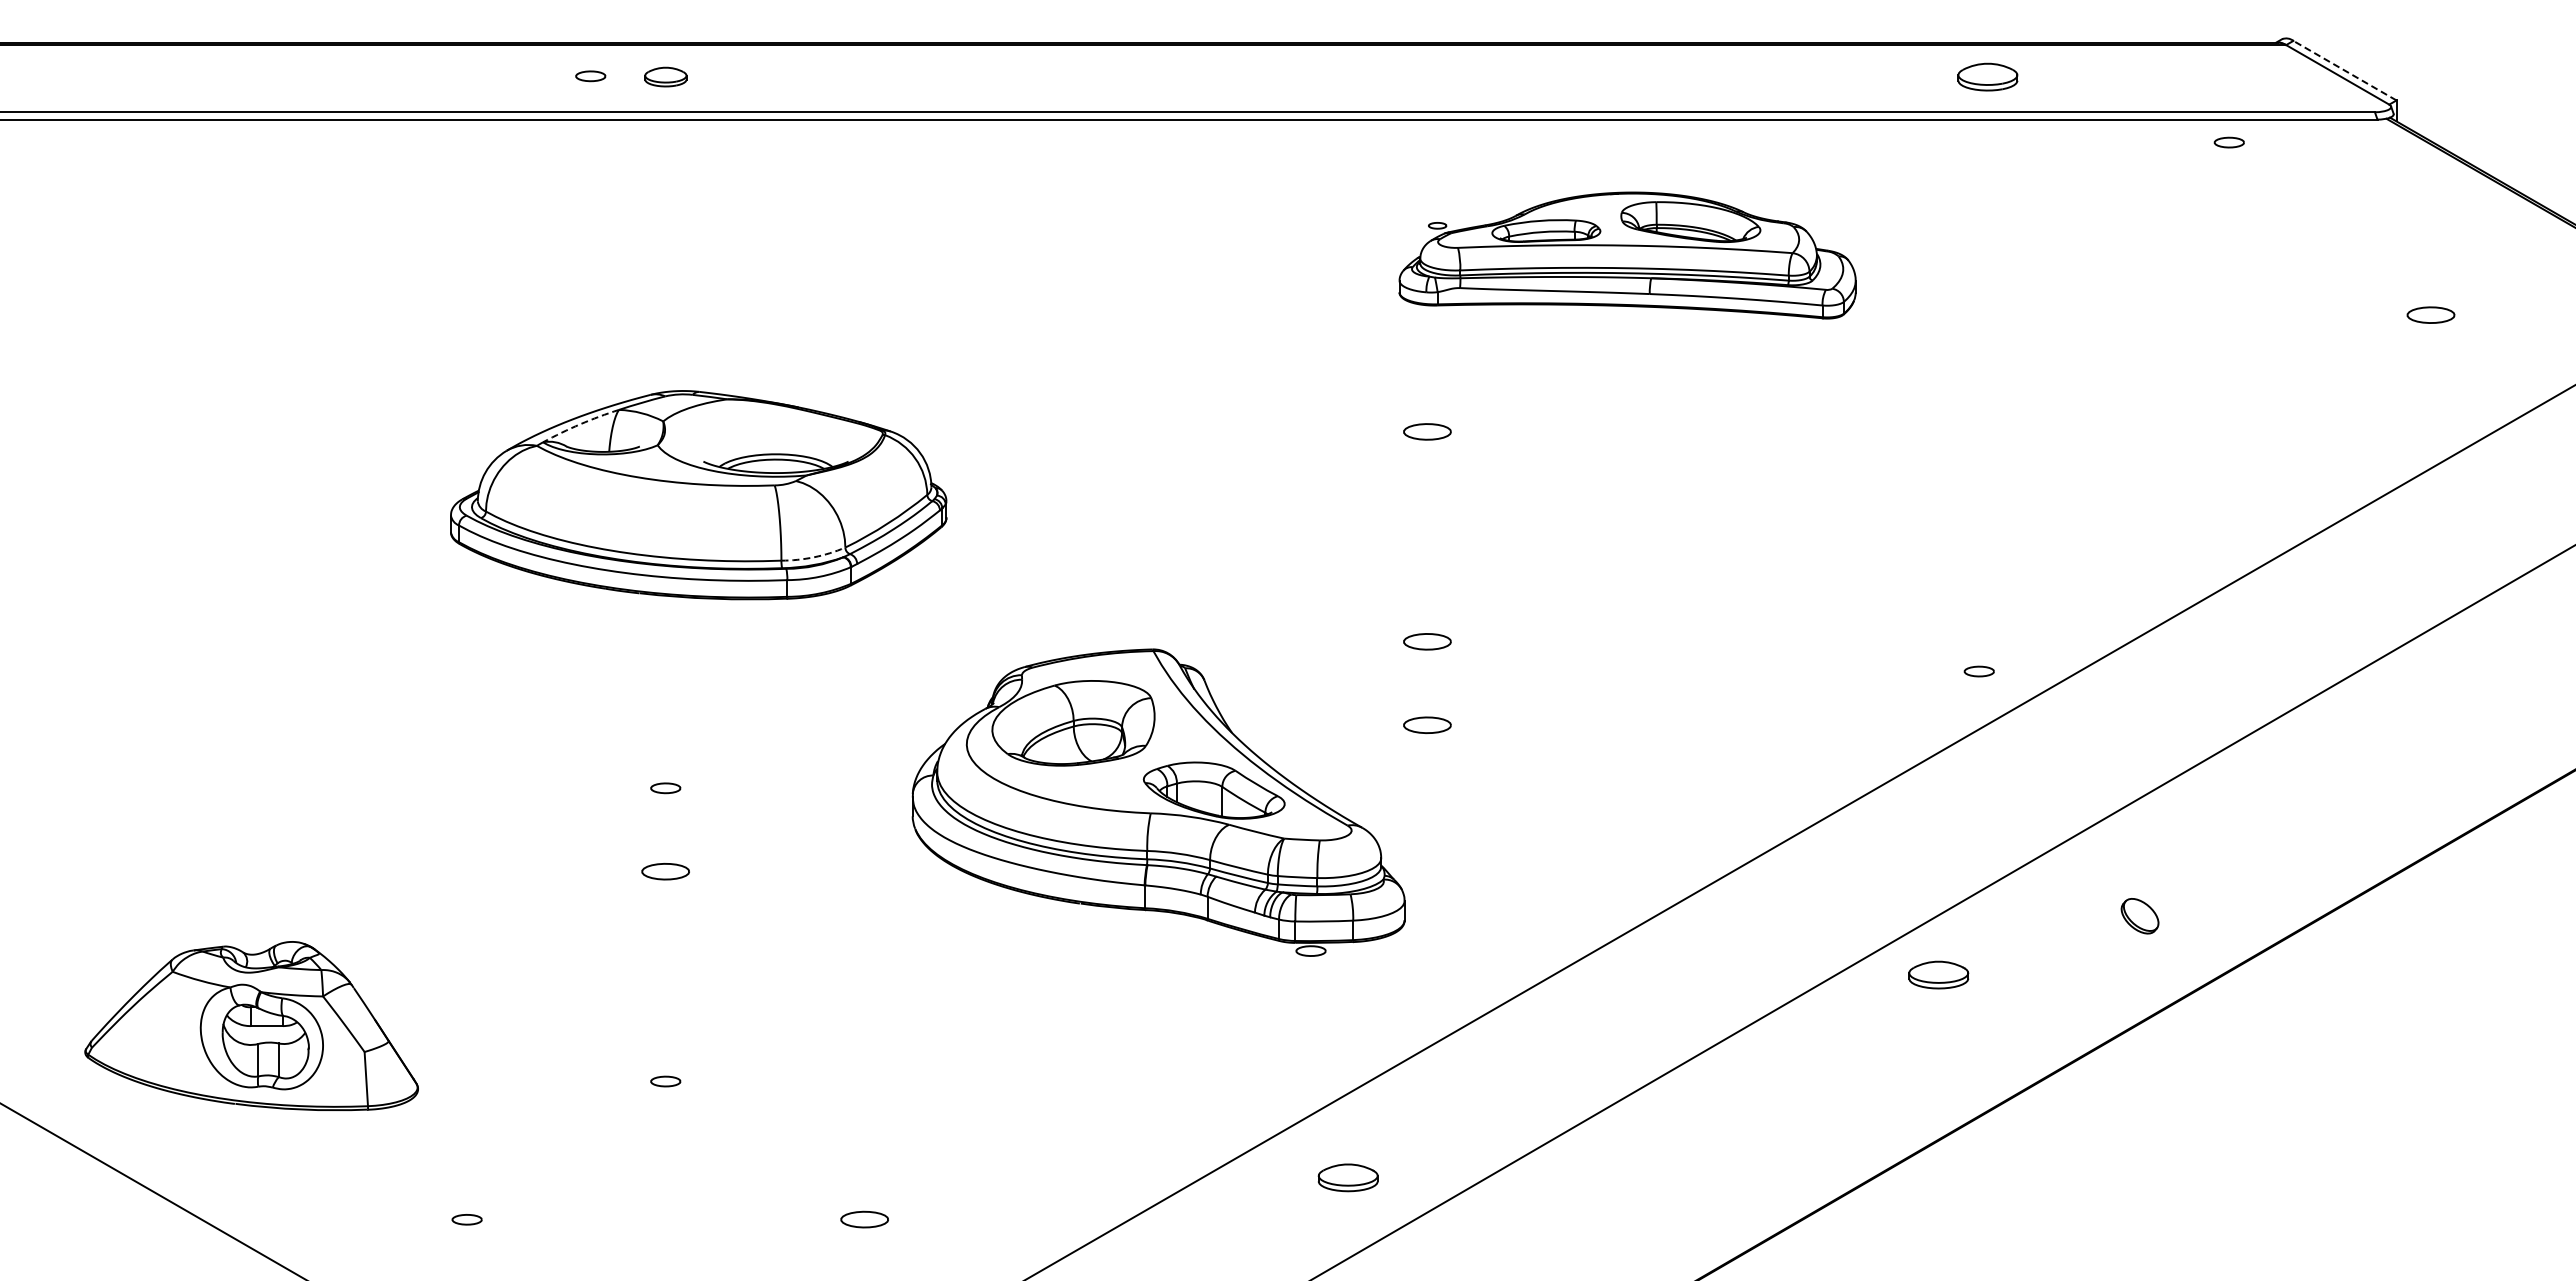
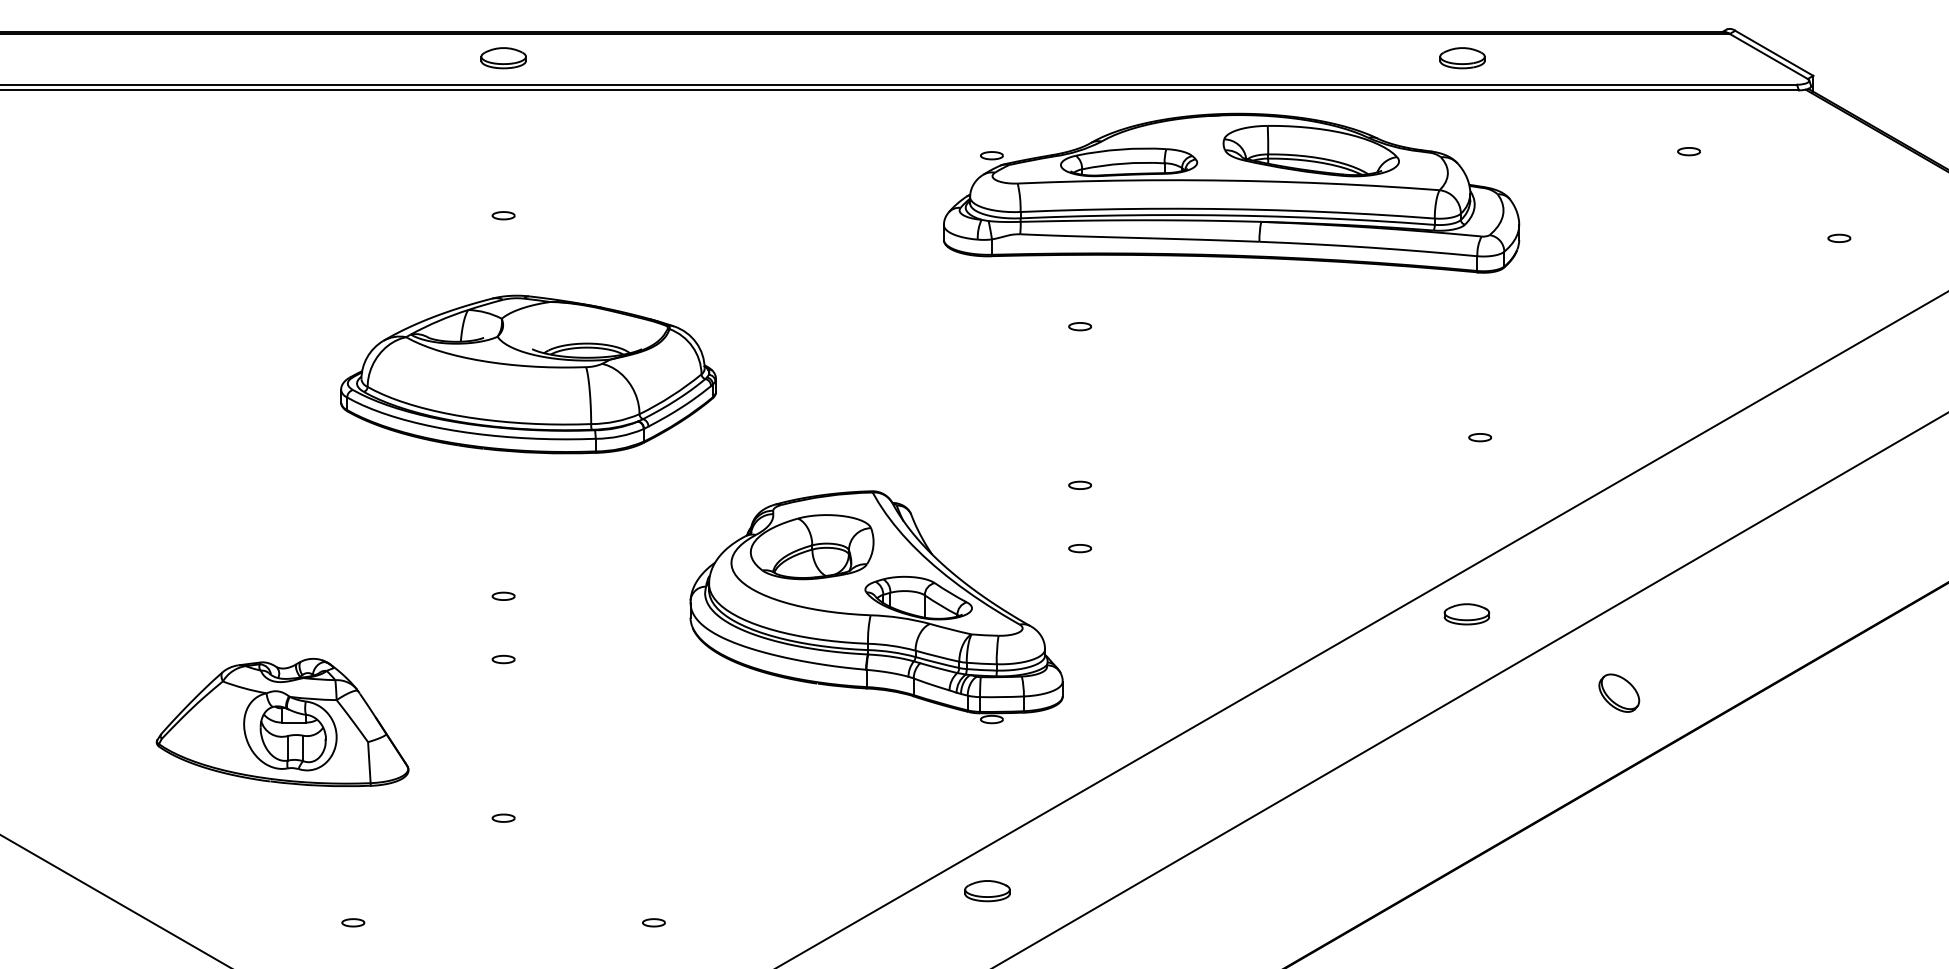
line: (2344, 70) -> (1773, 53), dashed -> solid
part: (590, 76) -> (503, 215), moved
part: (665, 76) -> (503, 57), size x1.43
part: (1987, 76) -> (1462, 57), moved
part: (2228, 142) -> (1688, 151), moved
part: (1627, 255) -> (1231, 193), size x1.67
part: (2430, 315) -> (1839, 238), size x0.62
arc: (580, 424) -> (439, 321), dashed -> solid
part: (1427, 431) -> (1080, 326), size x0.62
arc: (814, 557) -> (616, 421), dashed -> solid
part: (1427, 641) -> (1080, 485), size x0.62
part: (1978, 671) -> (1479, 437), moved
part: (1427, 724) -> (1080, 548), size x0.62
part: (665, 871) -> (503, 659), size x0.62
part: (2139, 915) -> (1618, 692), size x1.43
part: (1938, 974) -> (1466, 613), moved
part: (251, 1025) -> (282, 722), moved
part: (1347, 1177) -> (986, 890), moved
part: (863, 1219) -> (653, 922), size x0.62

